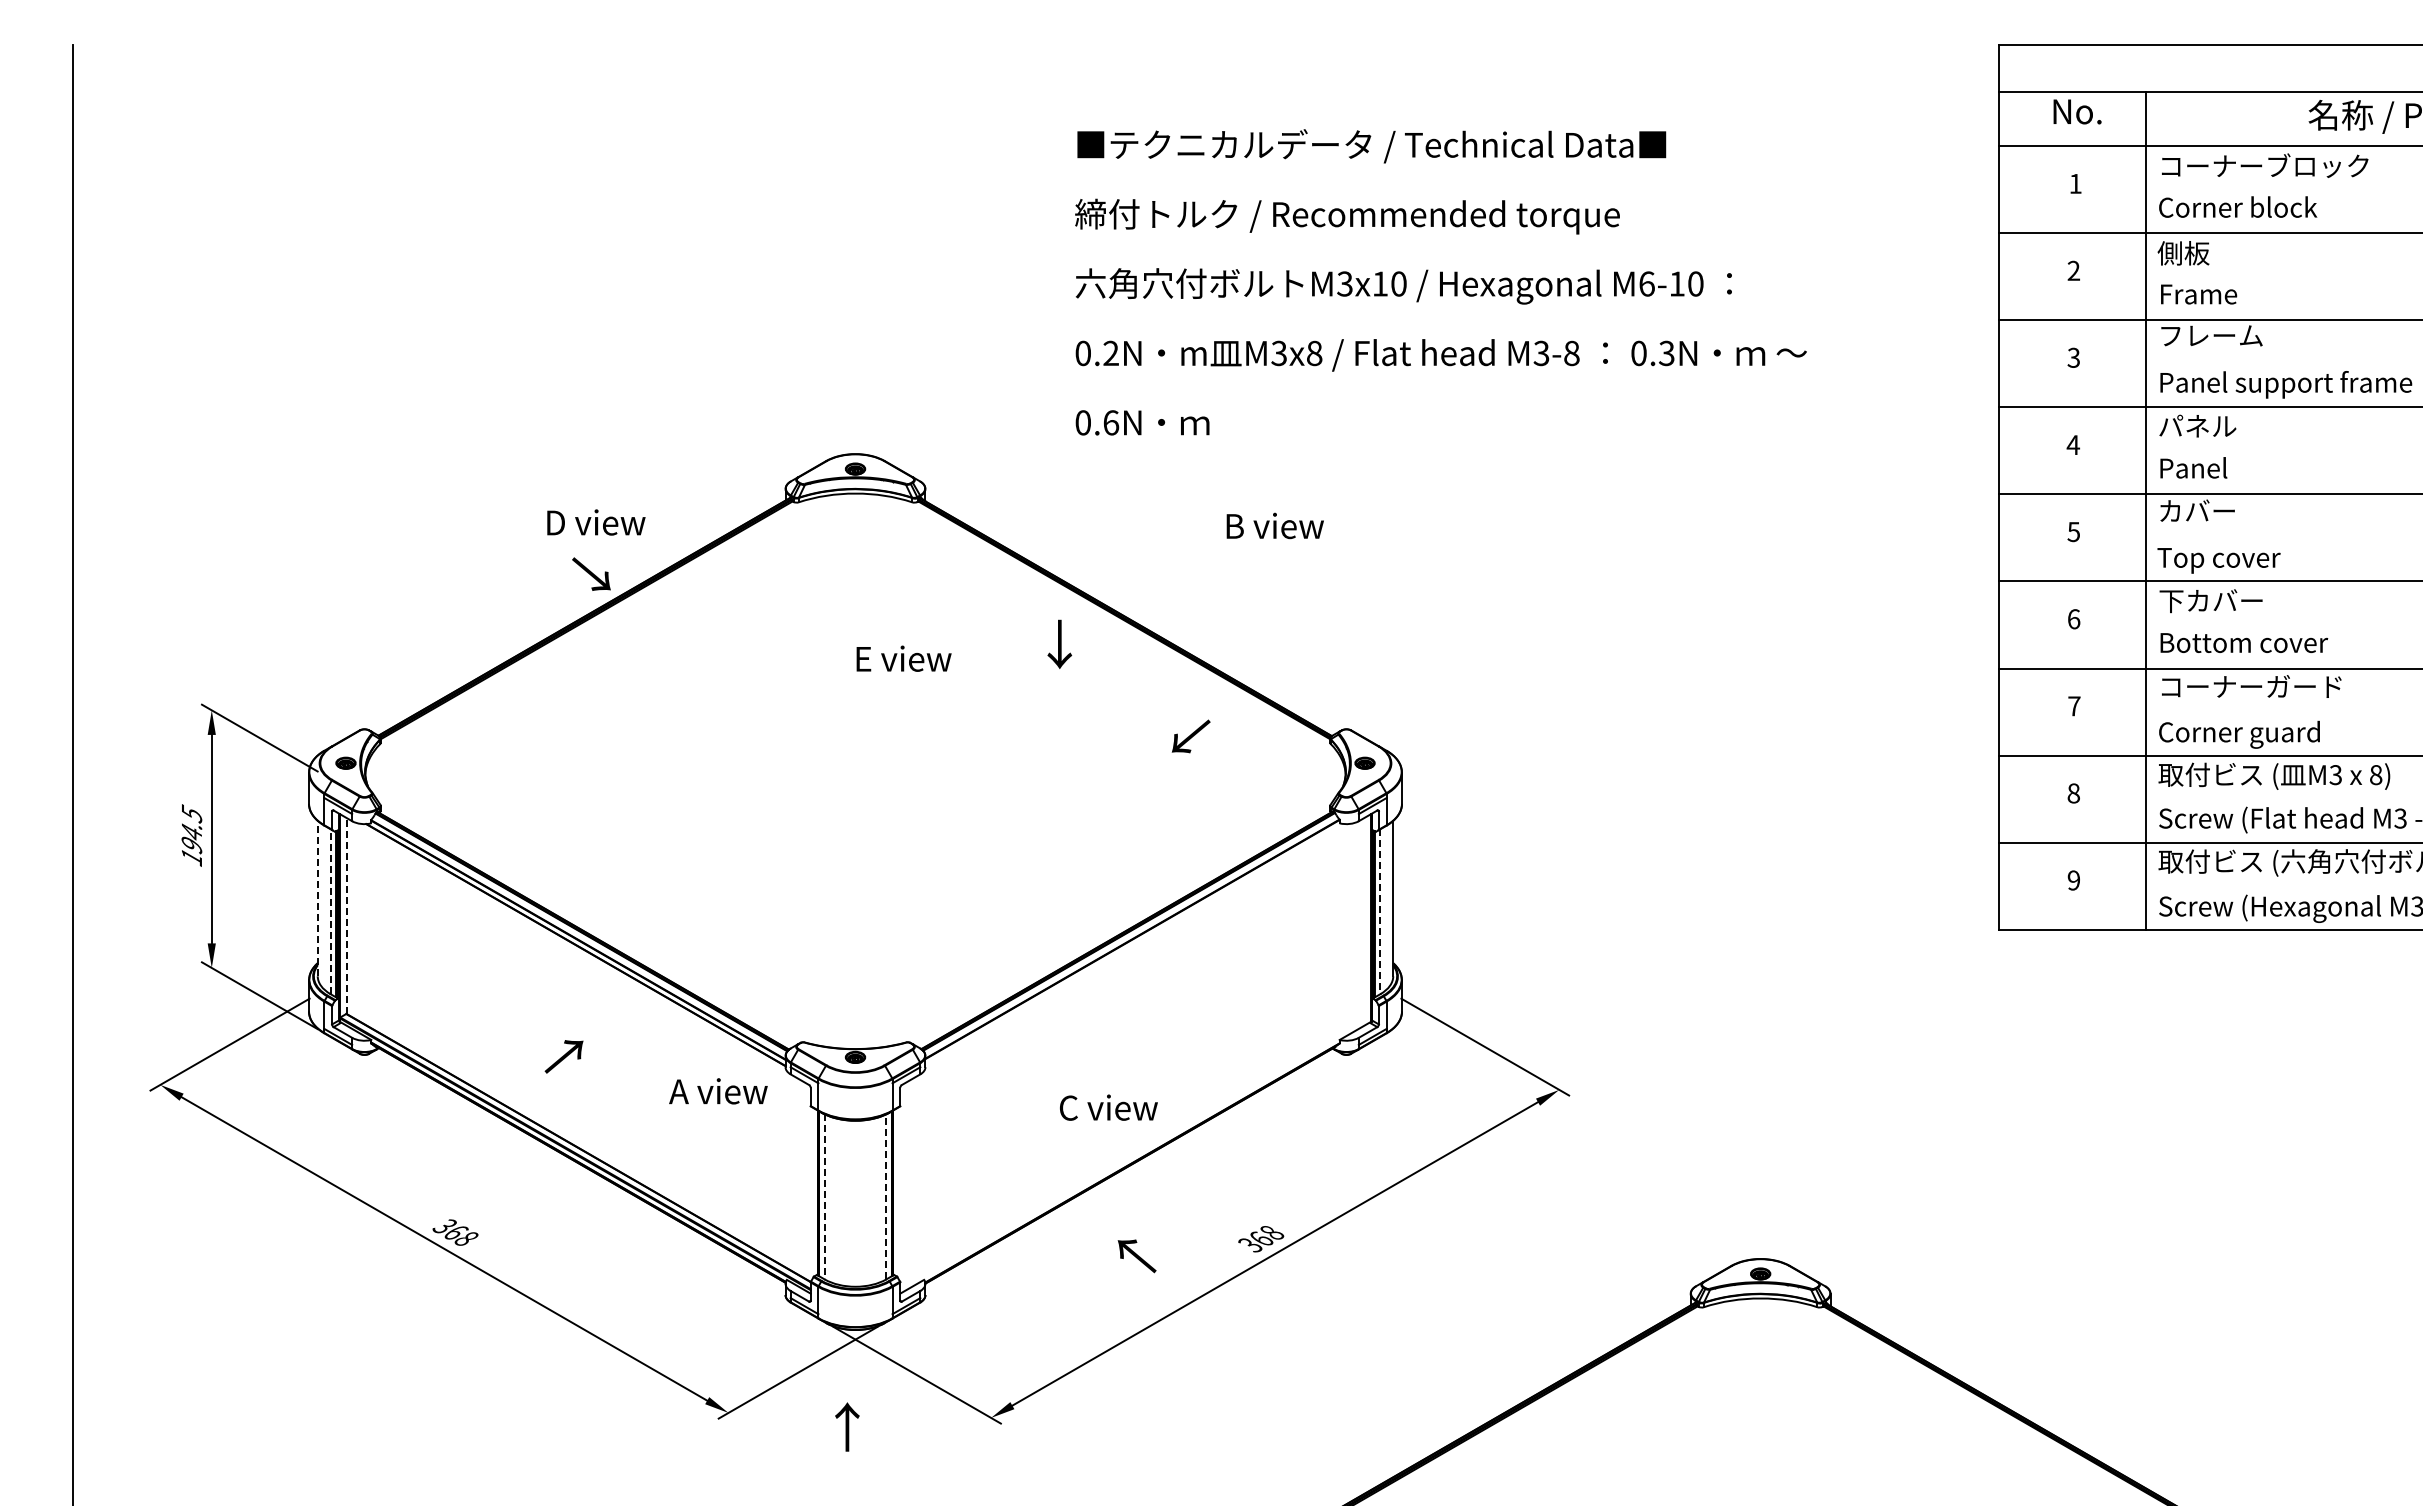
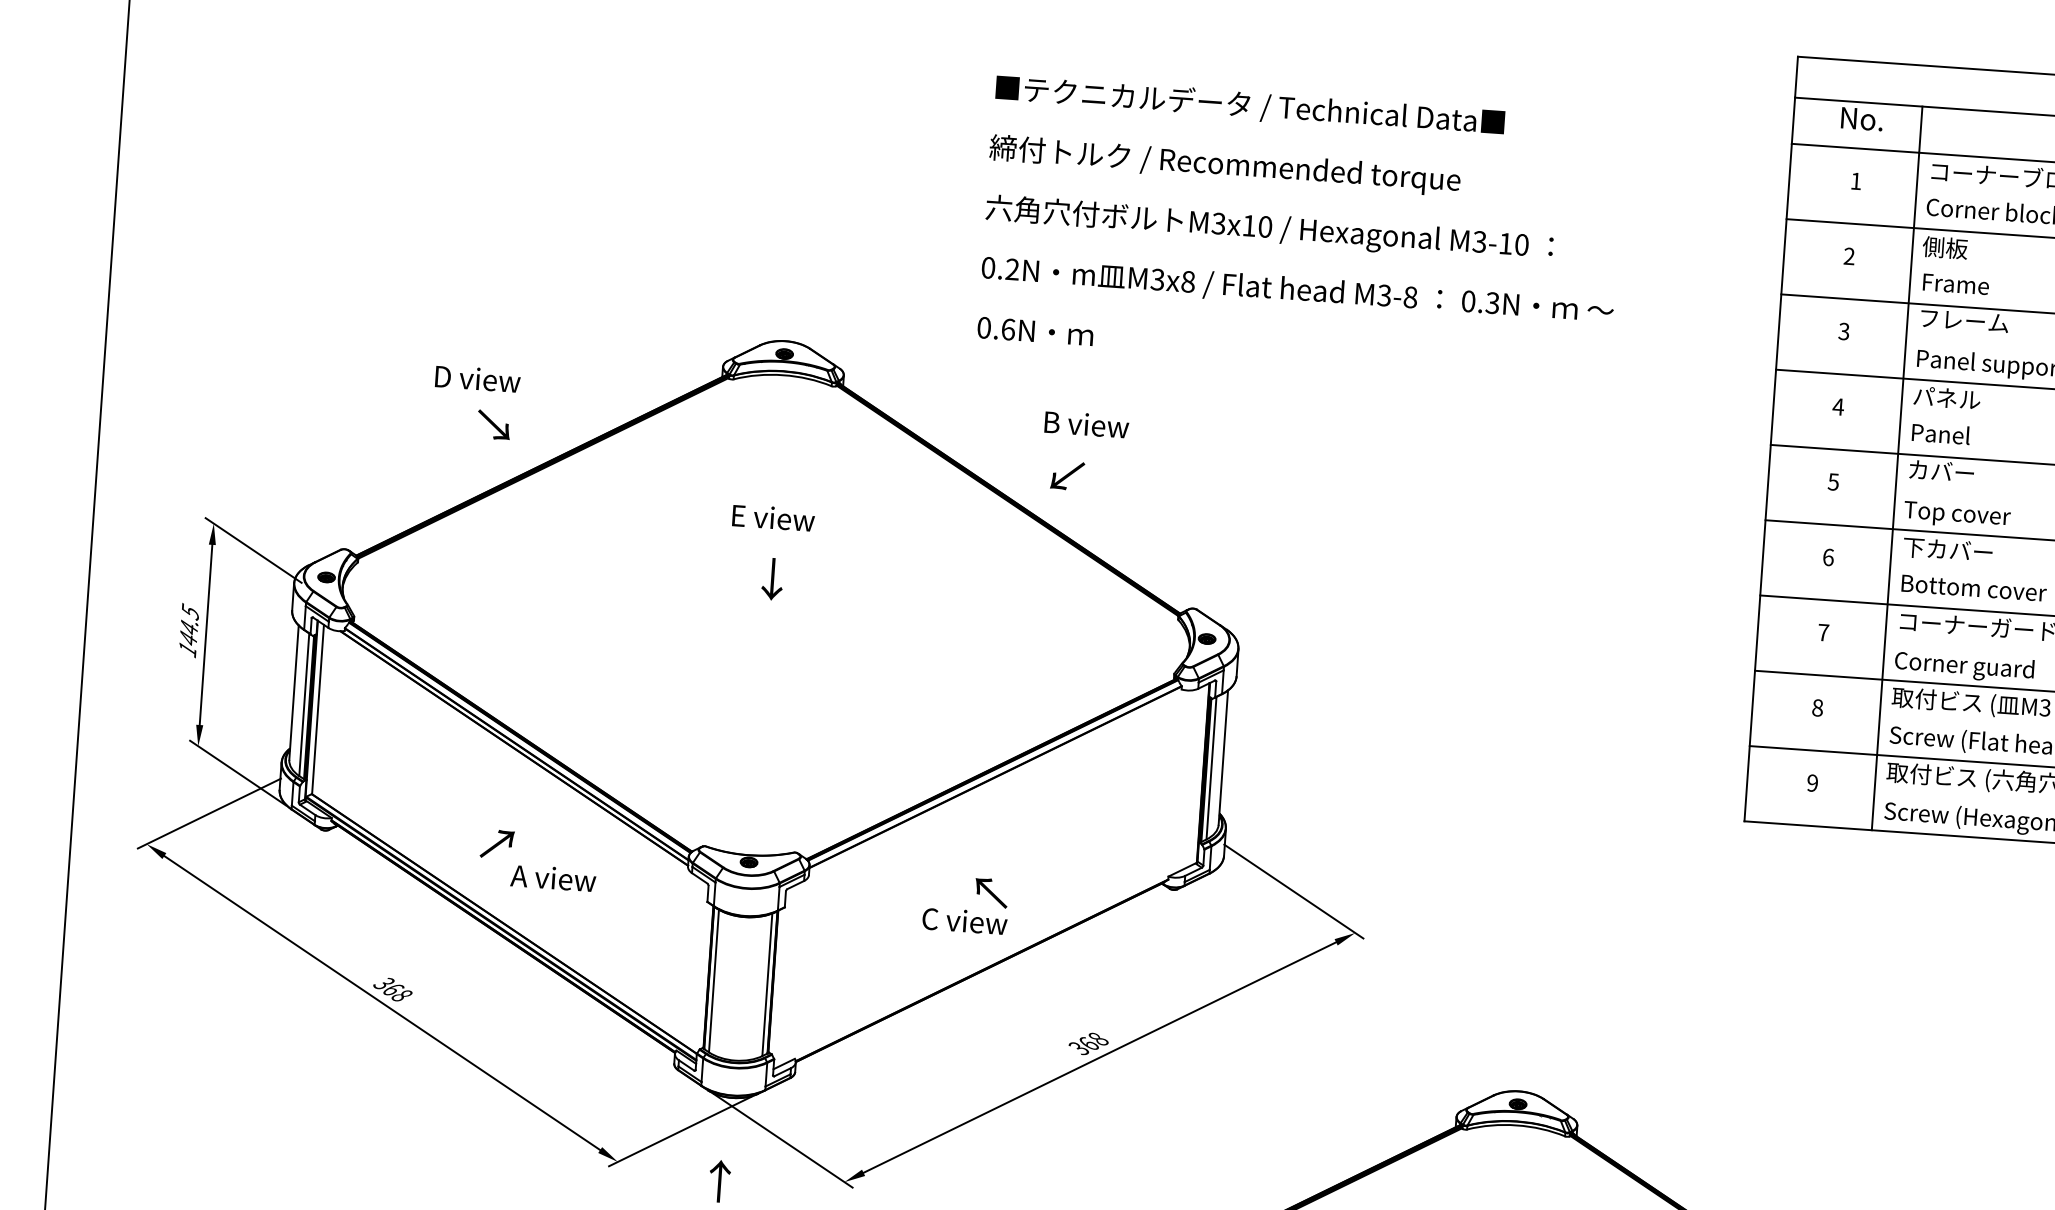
text: (1646, 283) -> (1479, 241), M6-10 -> M3-10
text: (596, 522) -> (478, 379), moved
text: (1274, 525) -> (1086, 424), moved
text: (591, 573) -> (494, 424), moved
text: (1059, 643) -> (772, 578), moved
text: (903, 658) -> (773, 517), moved
text: (1190, 736) -> (1067, 475), moved
text: (191, 845) -> (188, 639), 194.5 -> 144.5
line: (317, 898) -> (293, 692), dashed -> solid
line: (330, 911) -> (304, 704), dashed -> solid
line: (1380, 912) -> (1211, 768), dashed -> solid
line: (346, 916) -> (317, 709), dashed -> solid
text: (718, 1091) -> (553, 878), moved
line: (824, 1196) -> (713, 980), dashed -> solid
line: (886, 1196) -> (767, 984), dashed -> solid
text: (1136, 1256) -> (990, 893), moved

